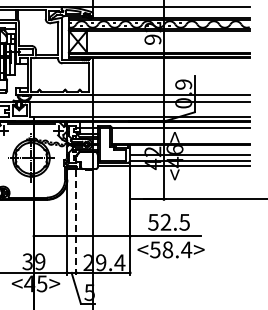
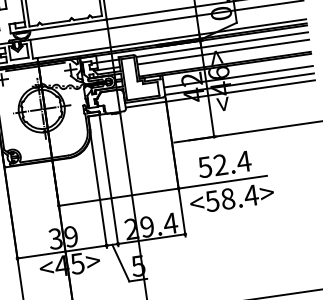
line: (180, 133) -> (222, 51), added
text: (184, 222) -> (243, 161), 52.5 -> 52.4
line: (76, 223) -> (109, 182), dashed -> solid

